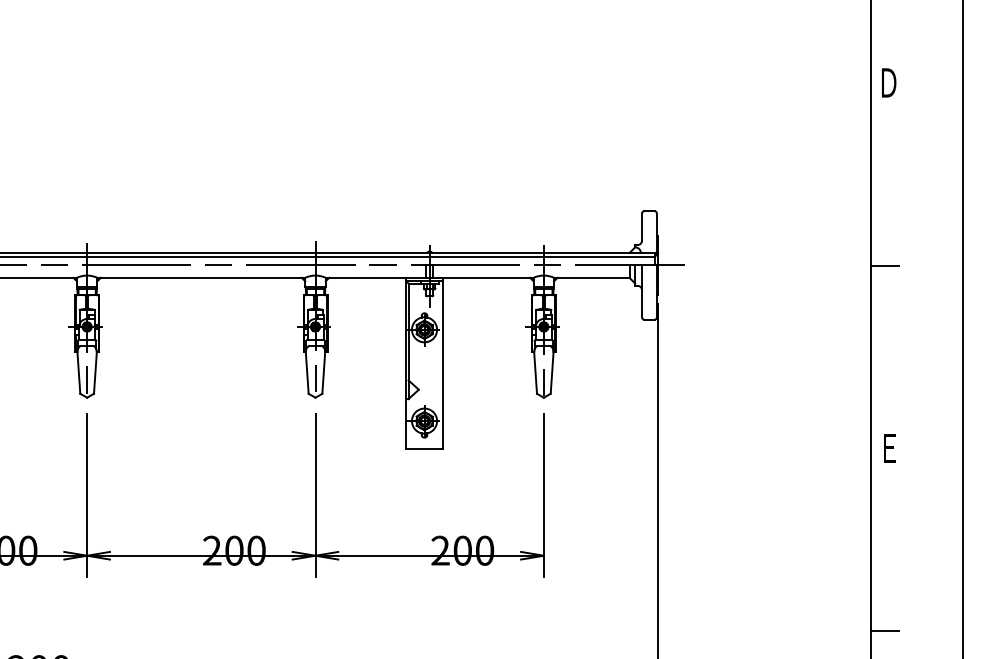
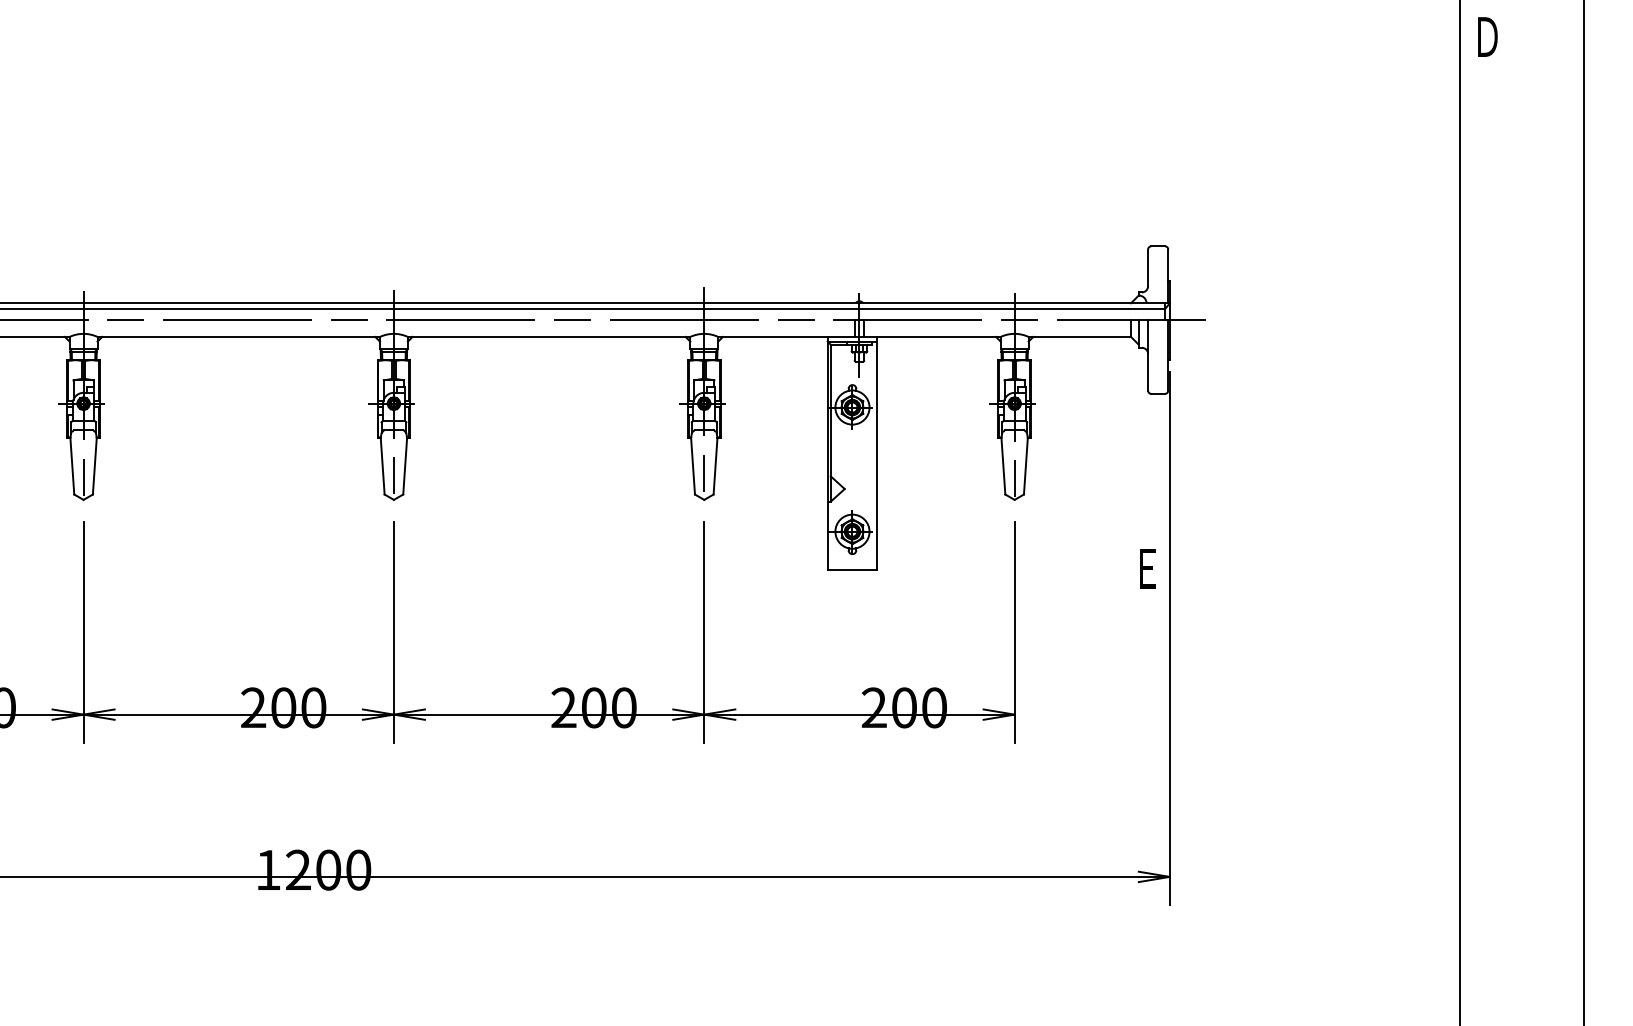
text: (888, 82) -> (1487, 36), moved
line: (885, 265) -> (1478, 320), removed
text: (889, 448) -> (1147, 568), moved
line: (885, 630) -> (1478, 816), removed

